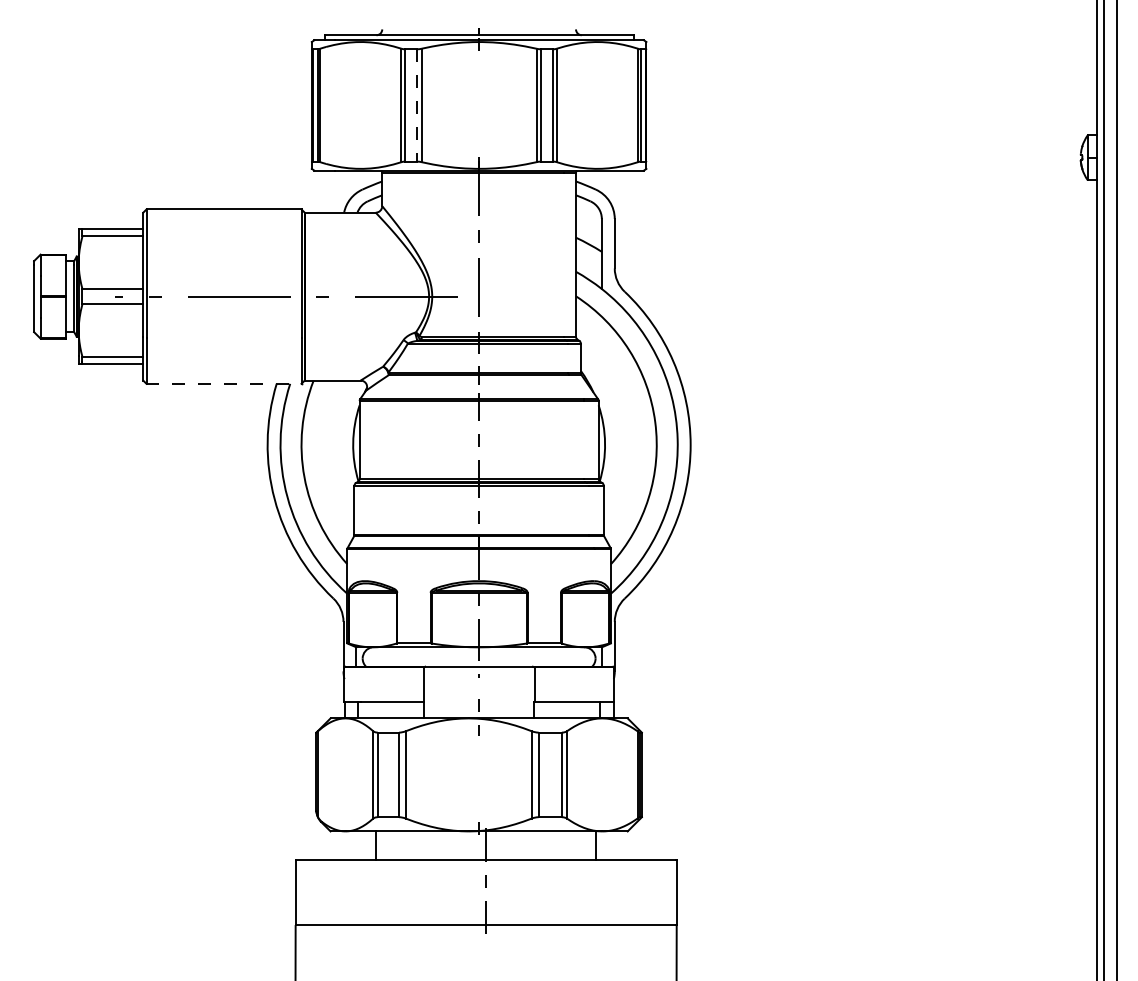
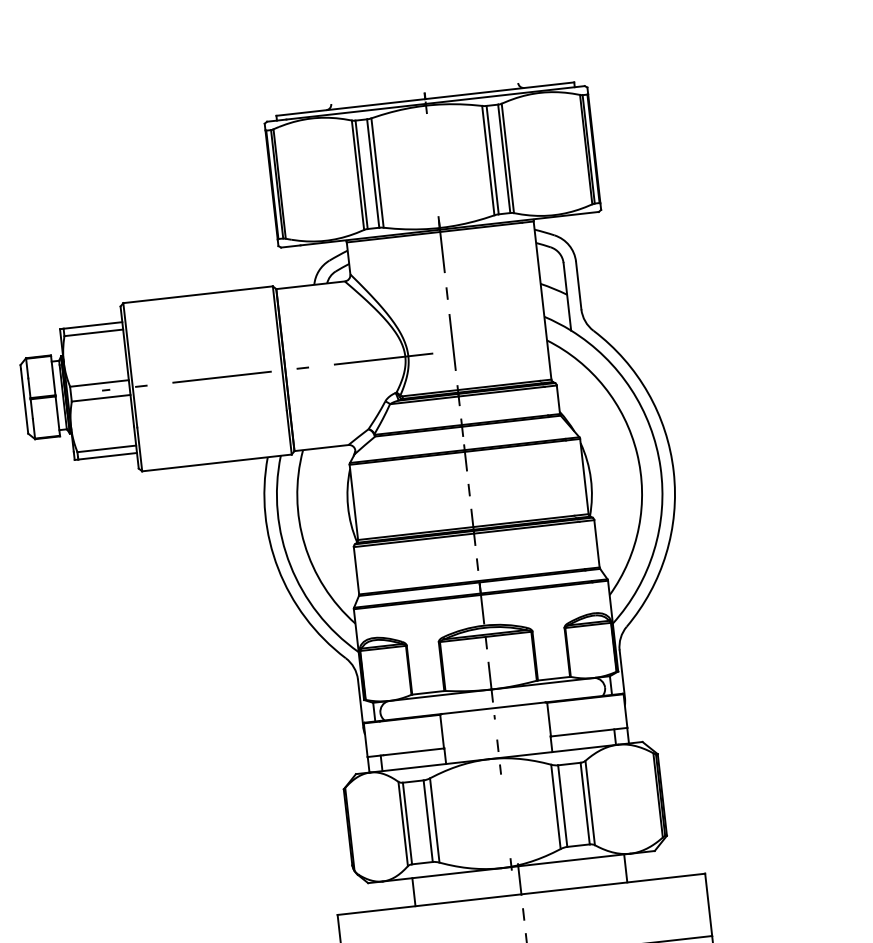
line: (417, 105) -> (373, 173), dashed -> solid
line: (224, 383) -> (217, 462), dashed -> solid

